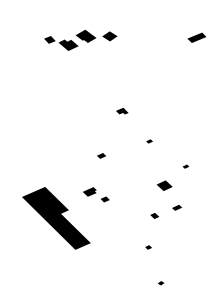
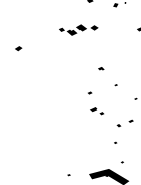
part: (164, 184) -> (124, 108), removed
part: (95, 195) -> (96, 111), moved
fill: (56, 217) -> (65, 126), removed

